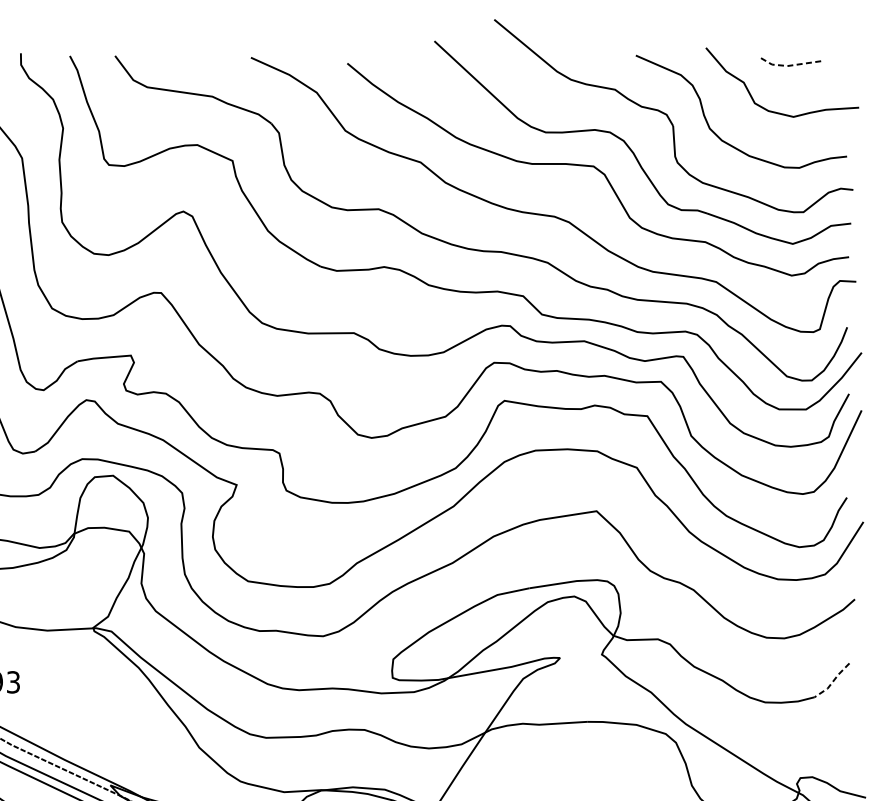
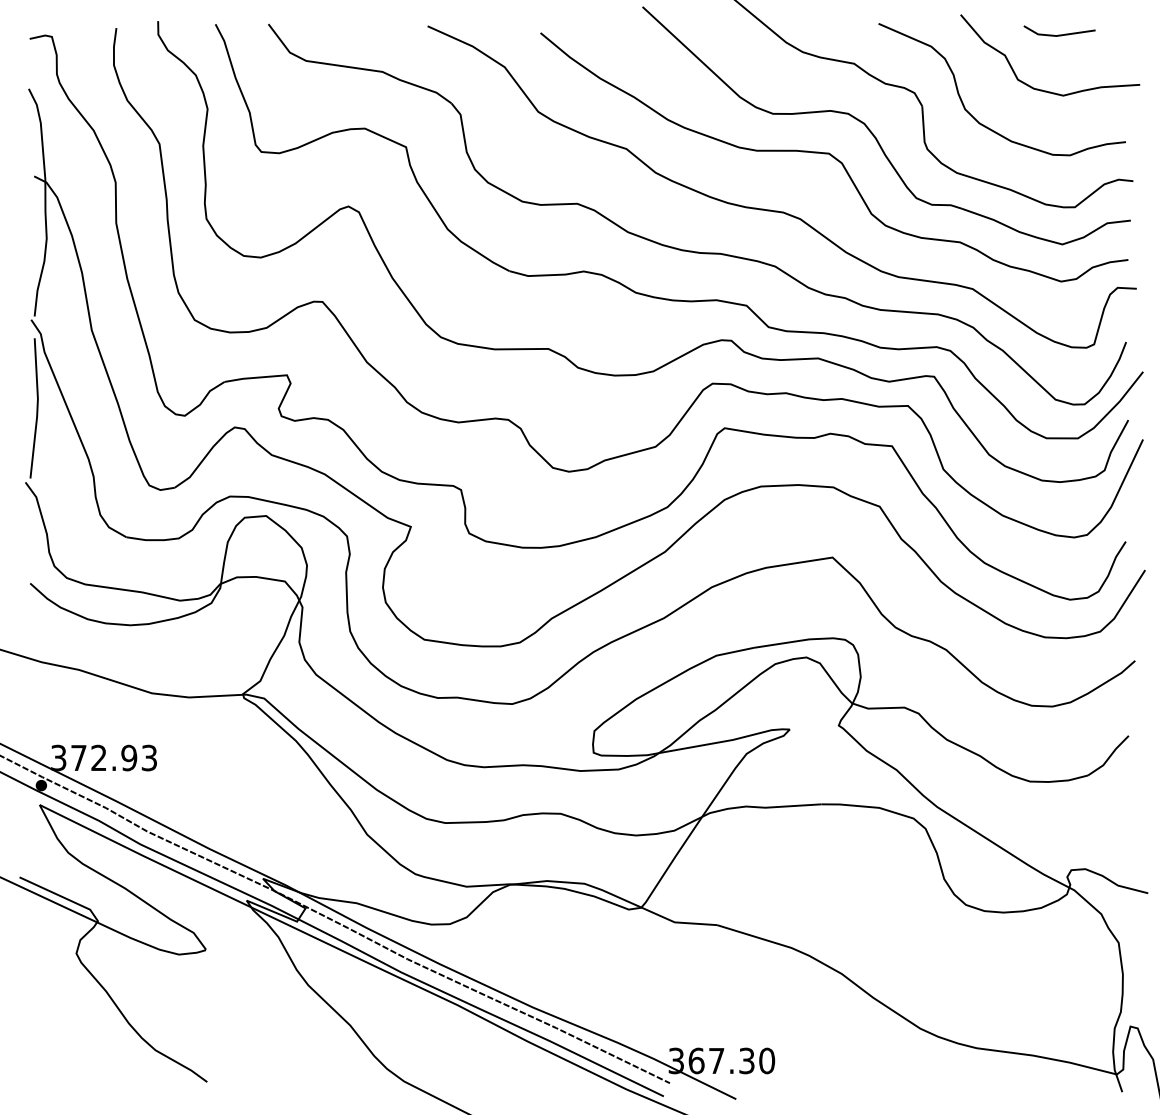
line: (788, 65) -> (1057, 35), dashed -> solid
line: (832, 681) -> (1109, 757), dashed -> solid

